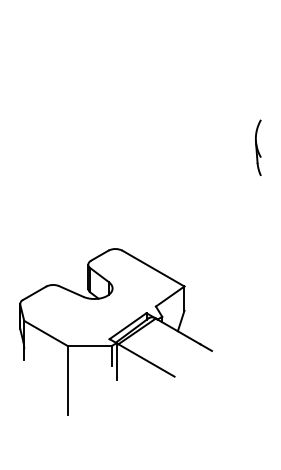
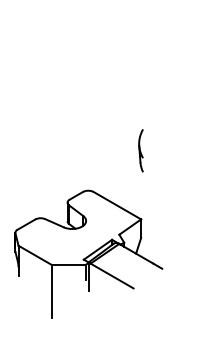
part: (258, 147) -> (141, 150), moved

